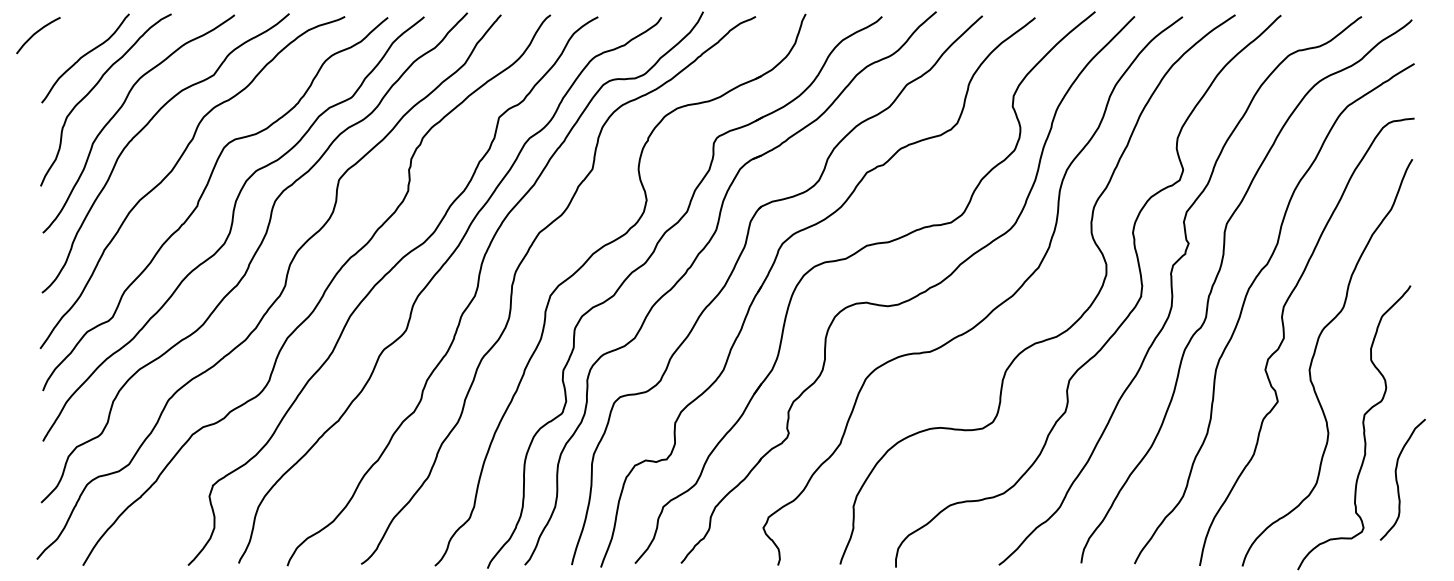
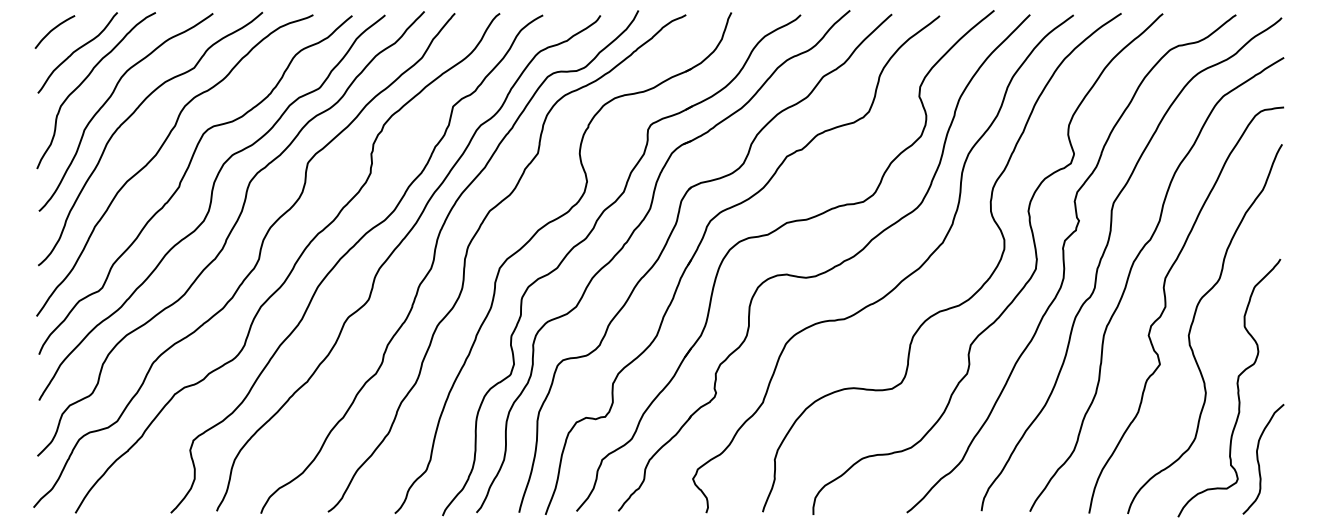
curve: (36, 33) -> (53, 30), moved
curve: (1397, 478) -> (1258, 458), moved

